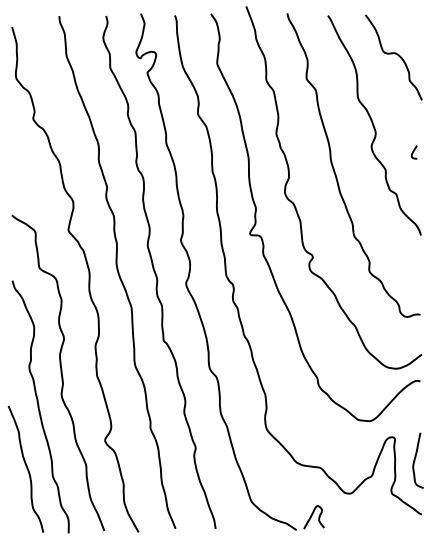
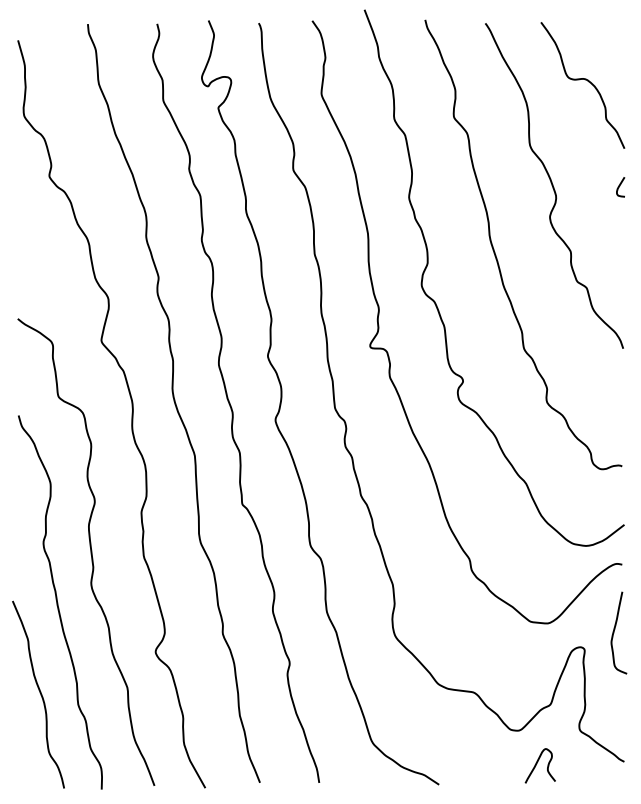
curve: (414, 151) -> (620, 185), moved
curve: (415, 460) -> (614, 632), moved
curve: (312, 516) -> (538, 764), moved

